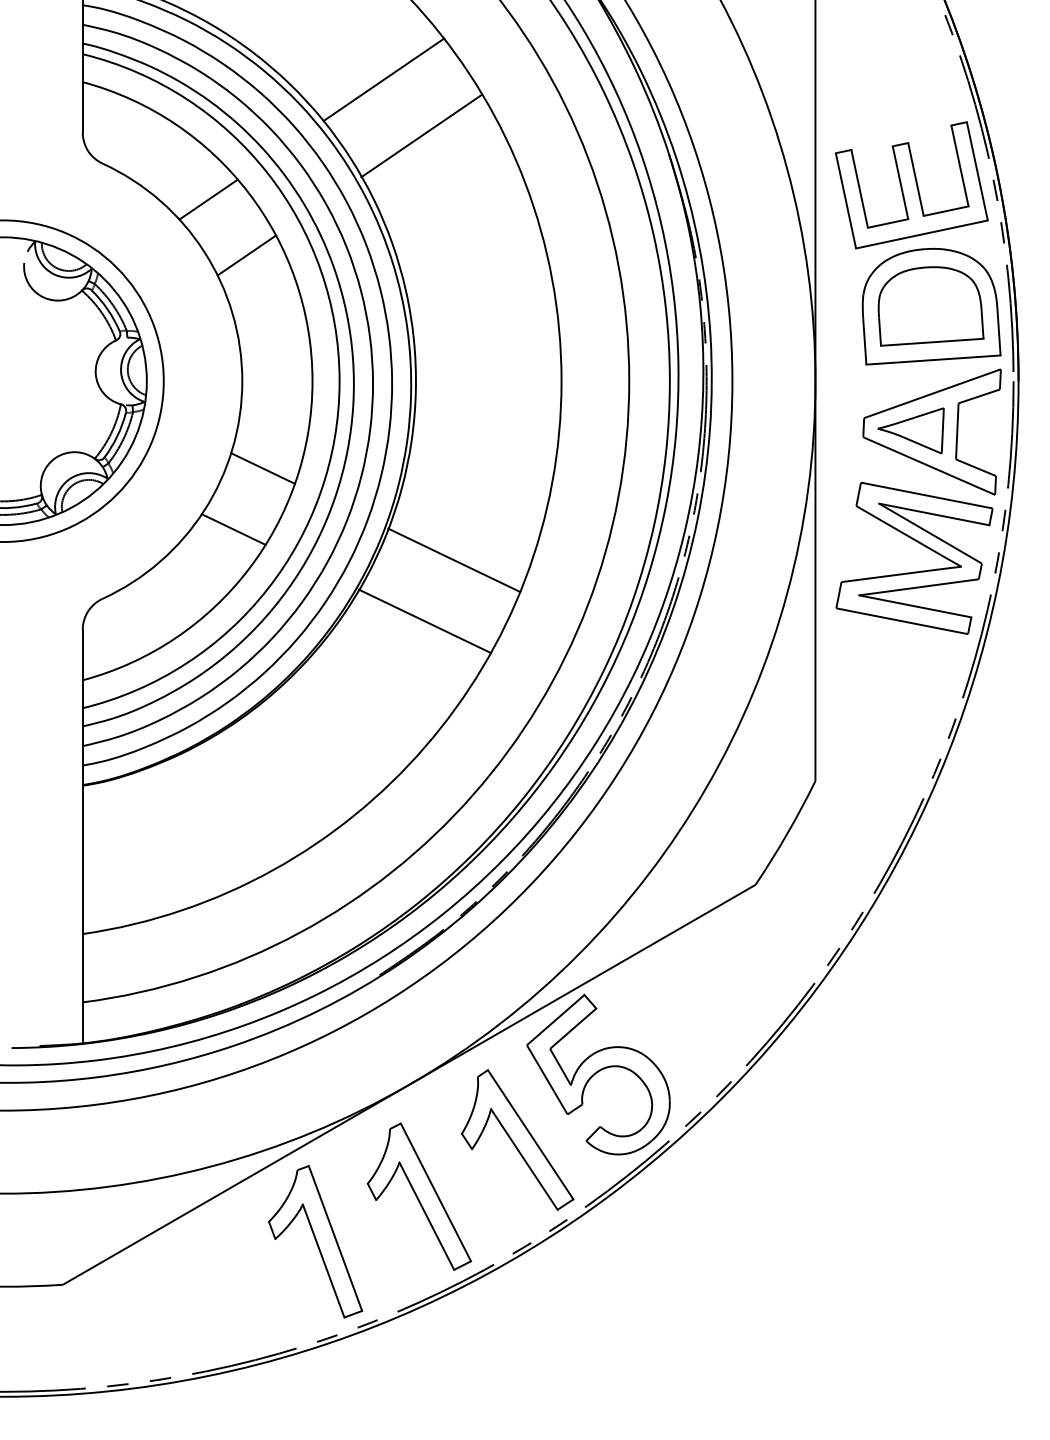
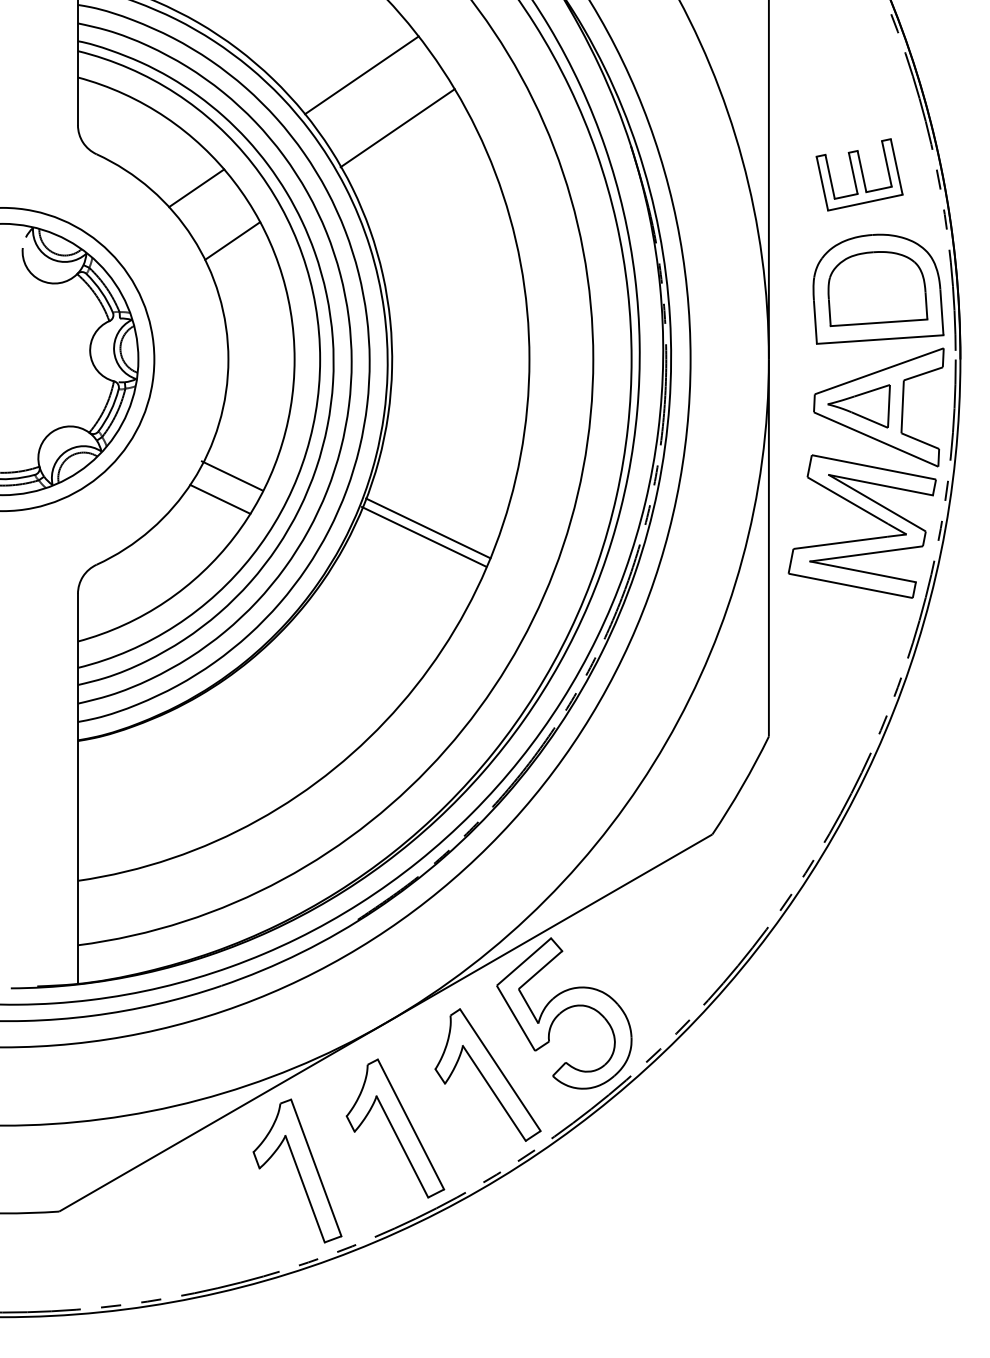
part: (911, 185) -> (859, 174), size x0.6
line: (262, 468) -> (231, 475), moved
line: (424, 621) -> (423, 537), moved

